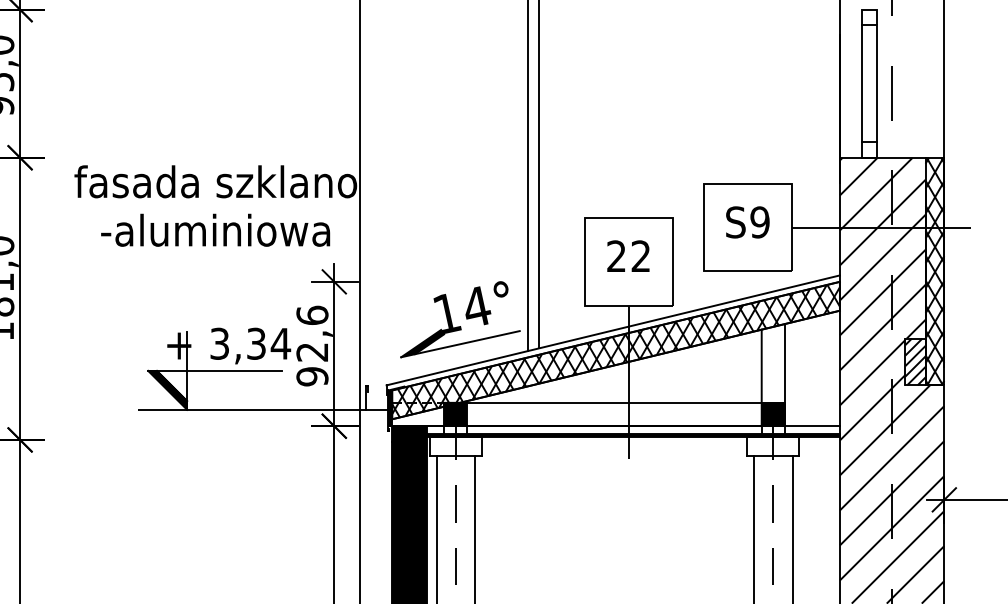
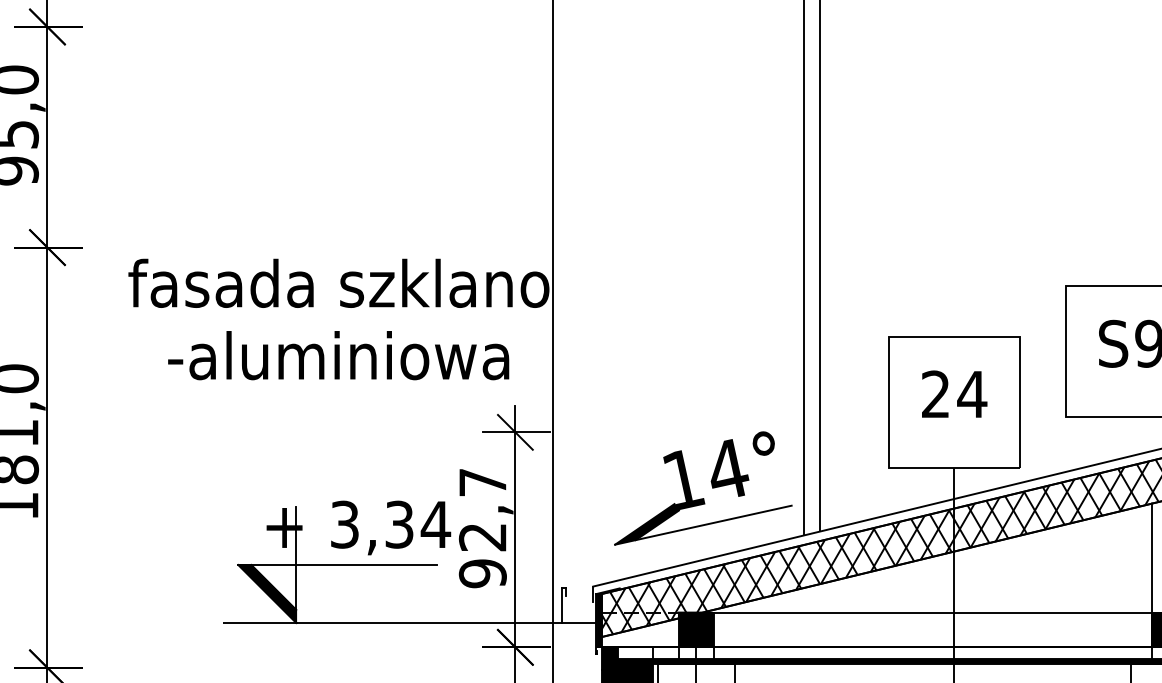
text: (640, 255) -> (971, 393), 22 -> 24
text: (312, 314) -> (482, 480), 92,6 -> 92,7
fill: (414, 430) -> (634, 653), removed

